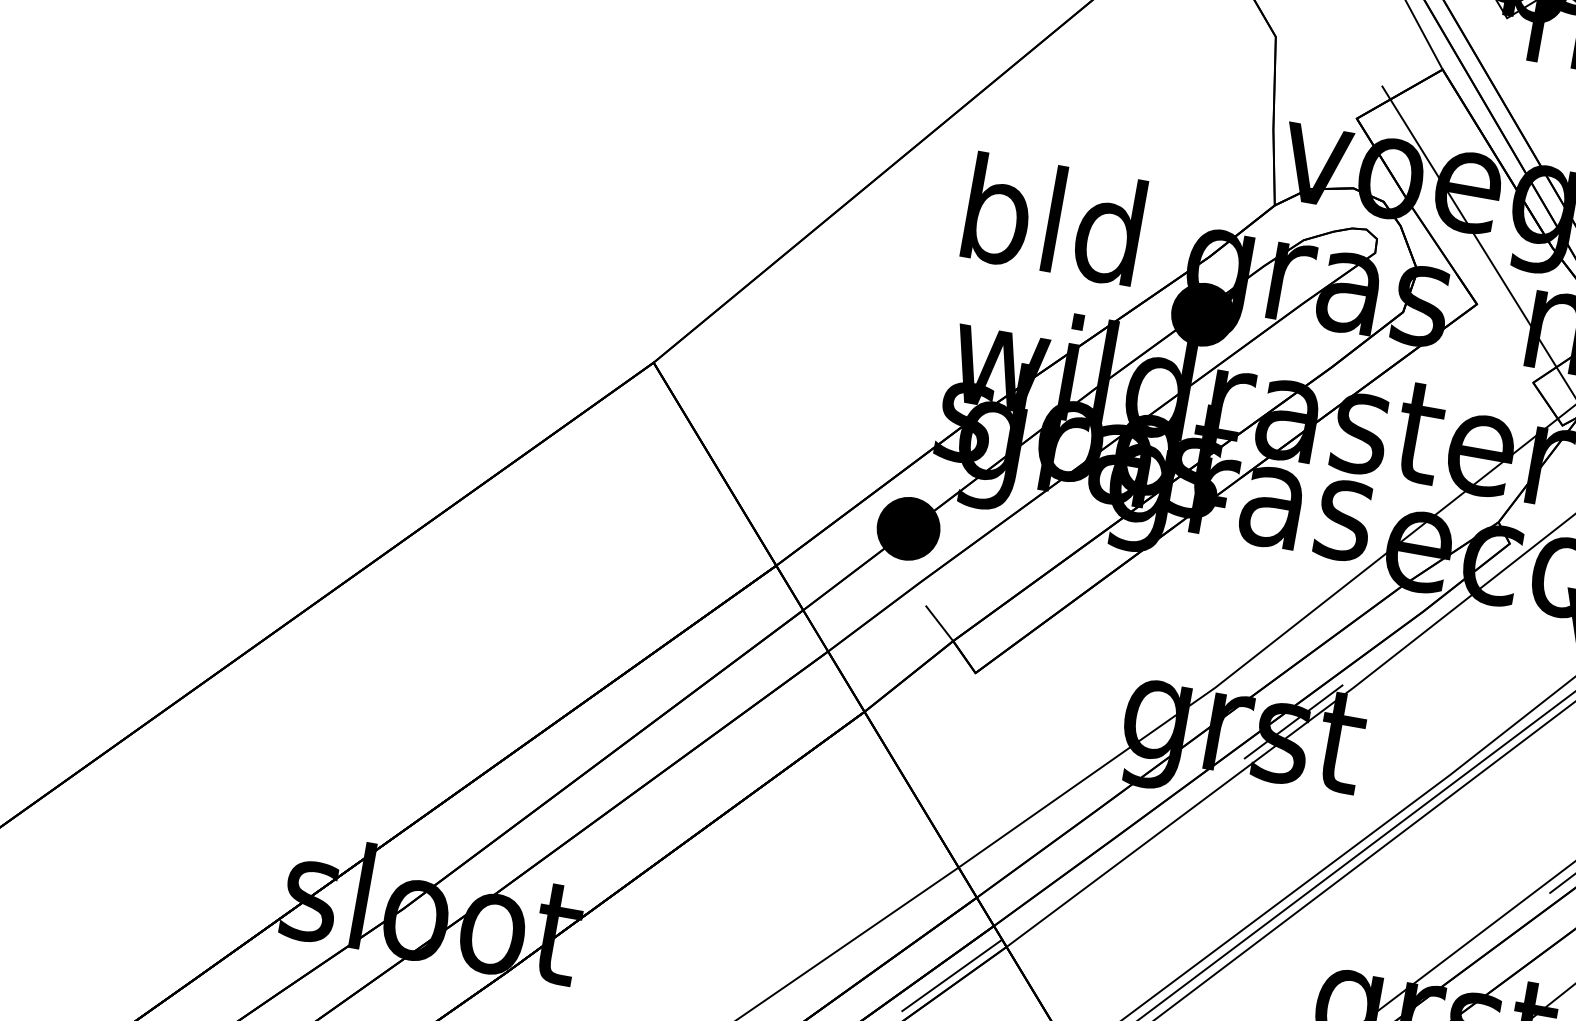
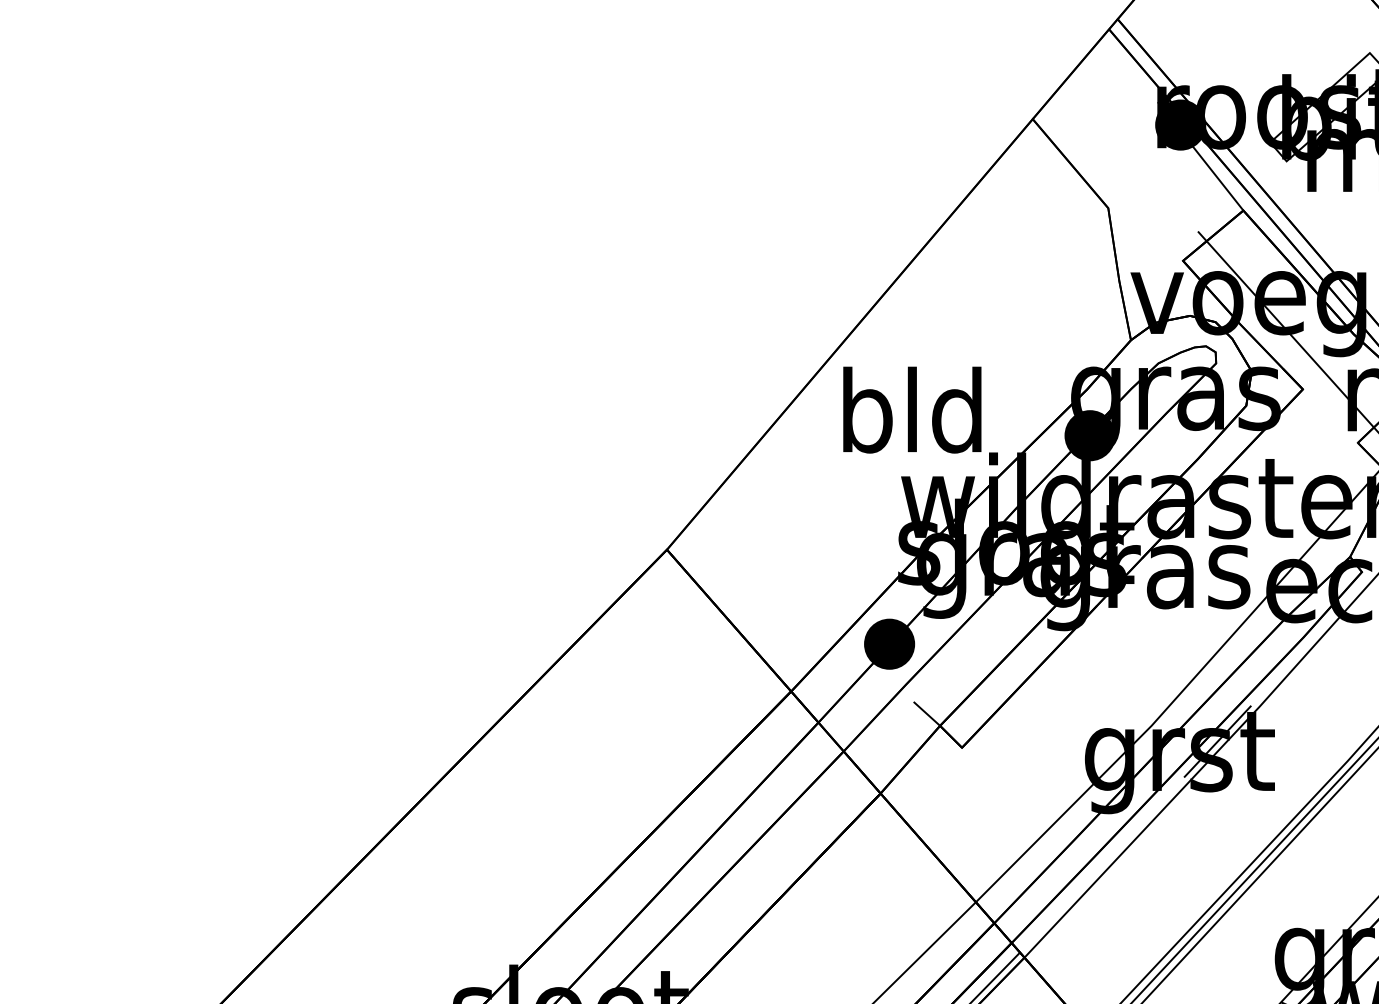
text: (1054, 218) -> (912, 409), moved

